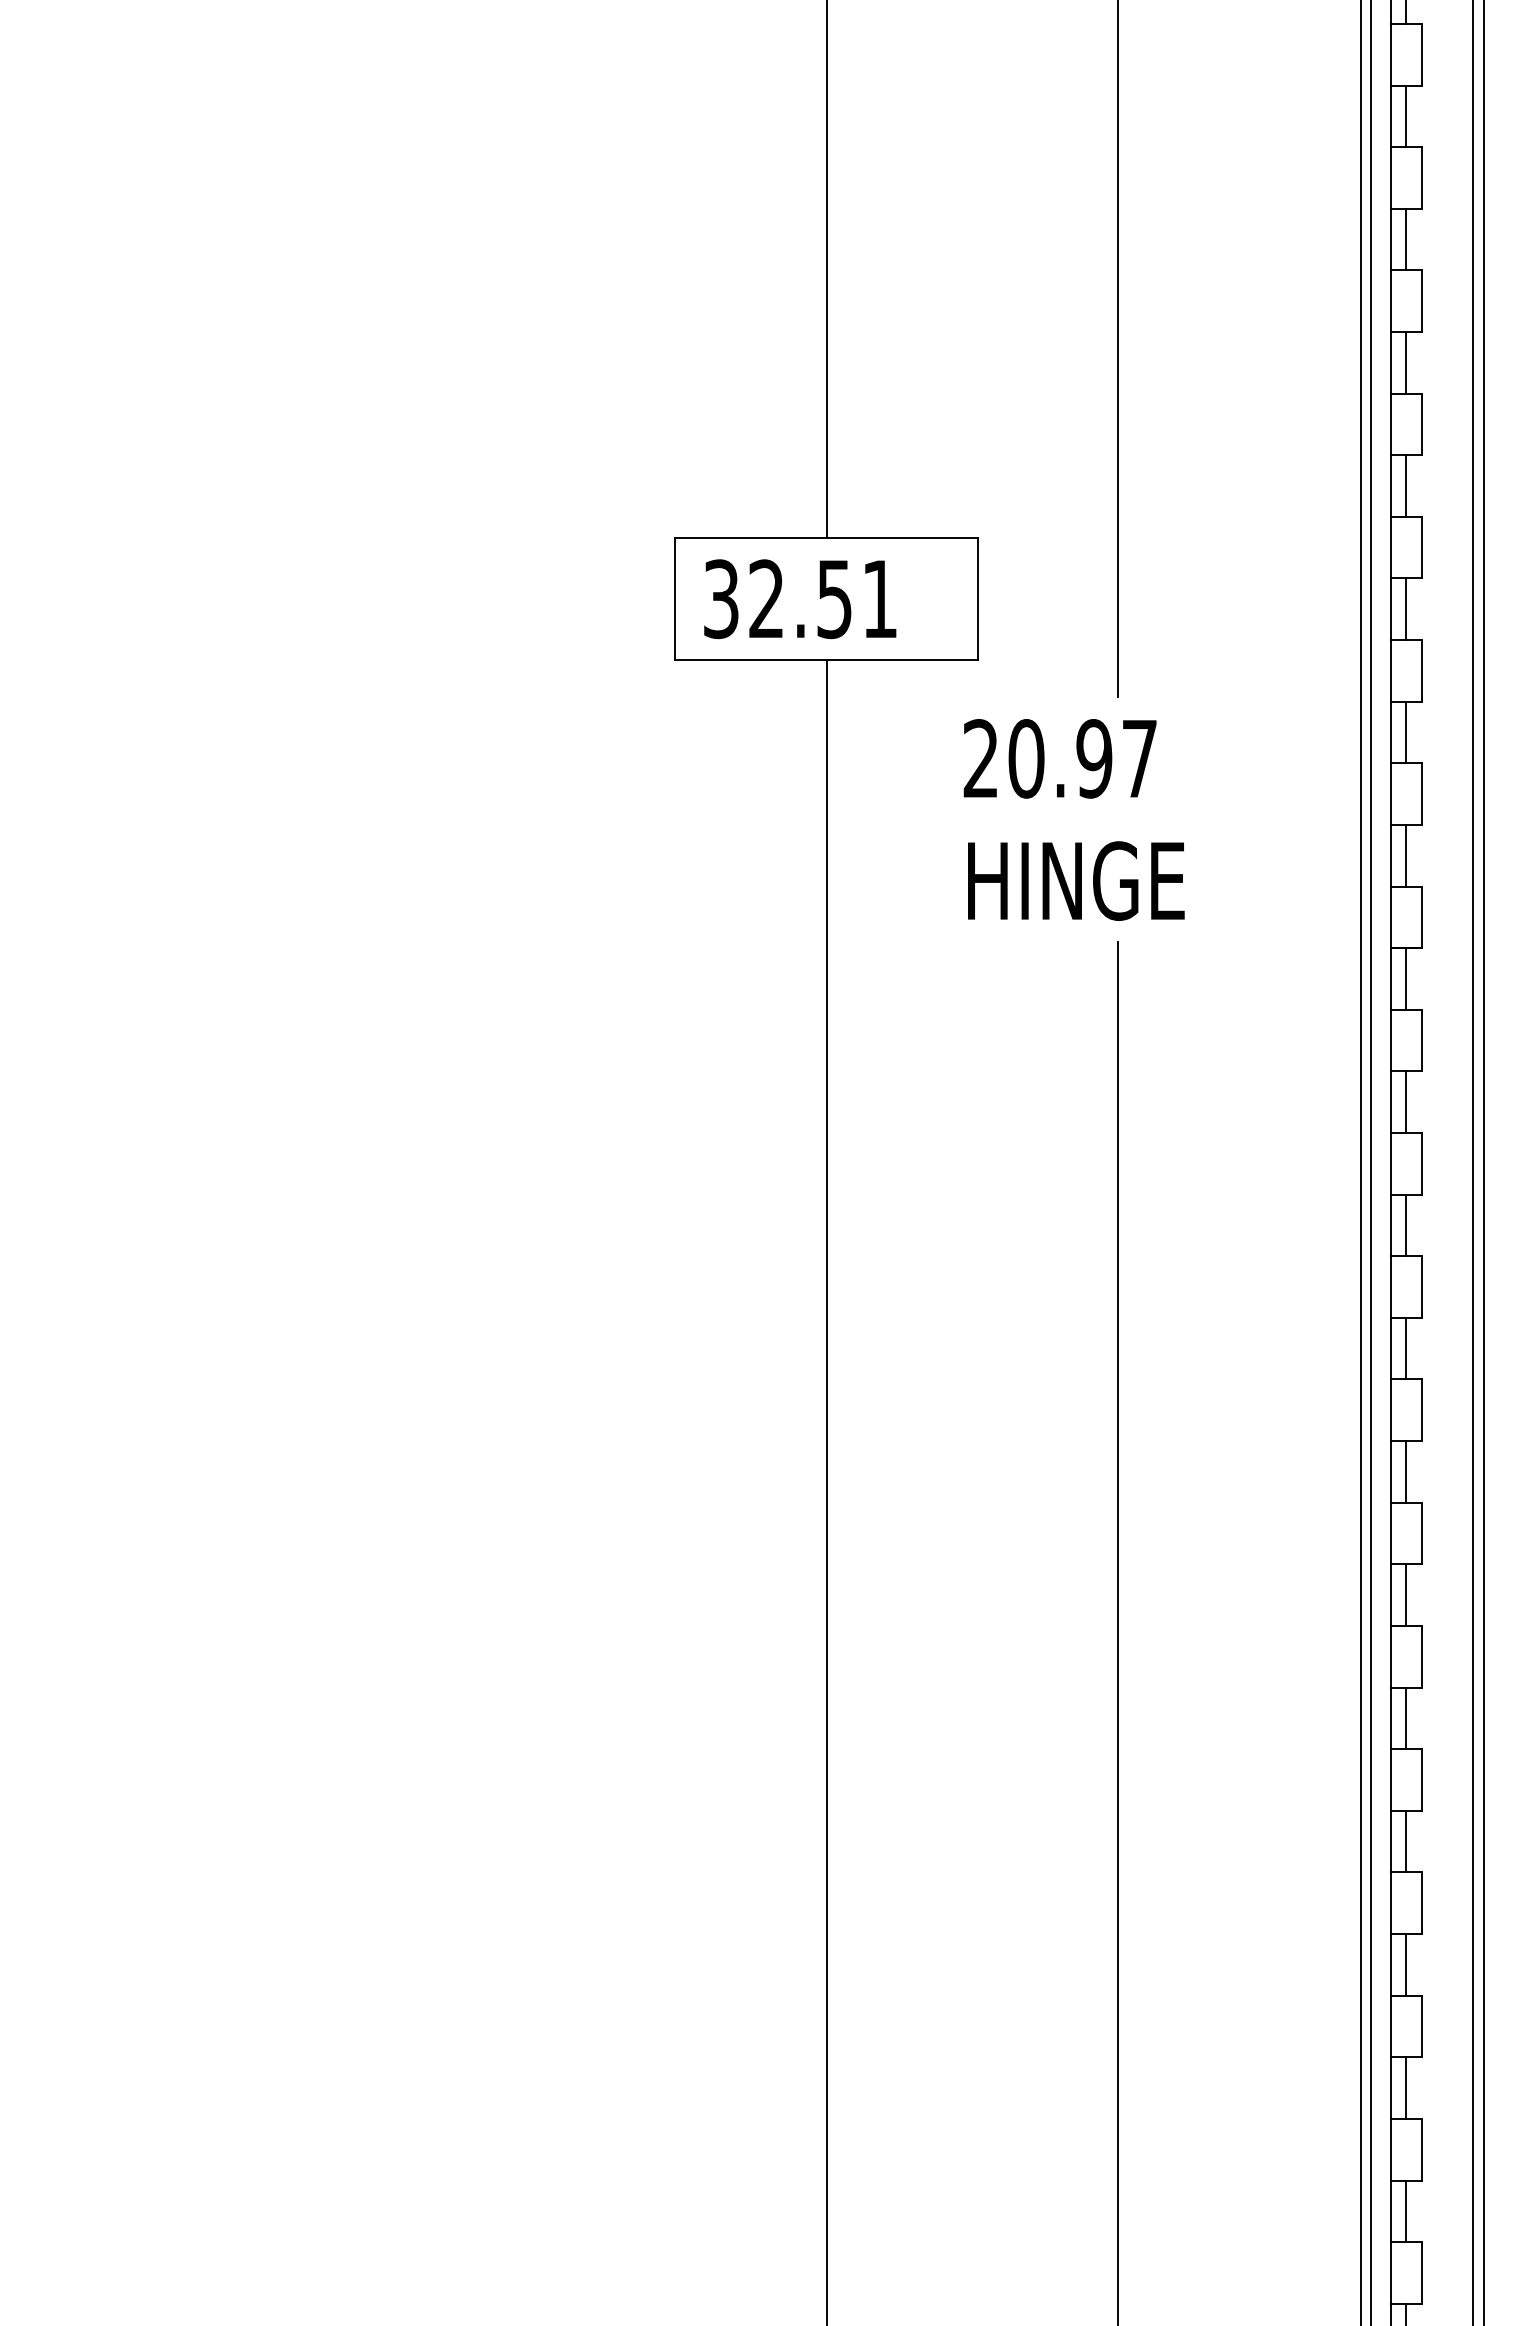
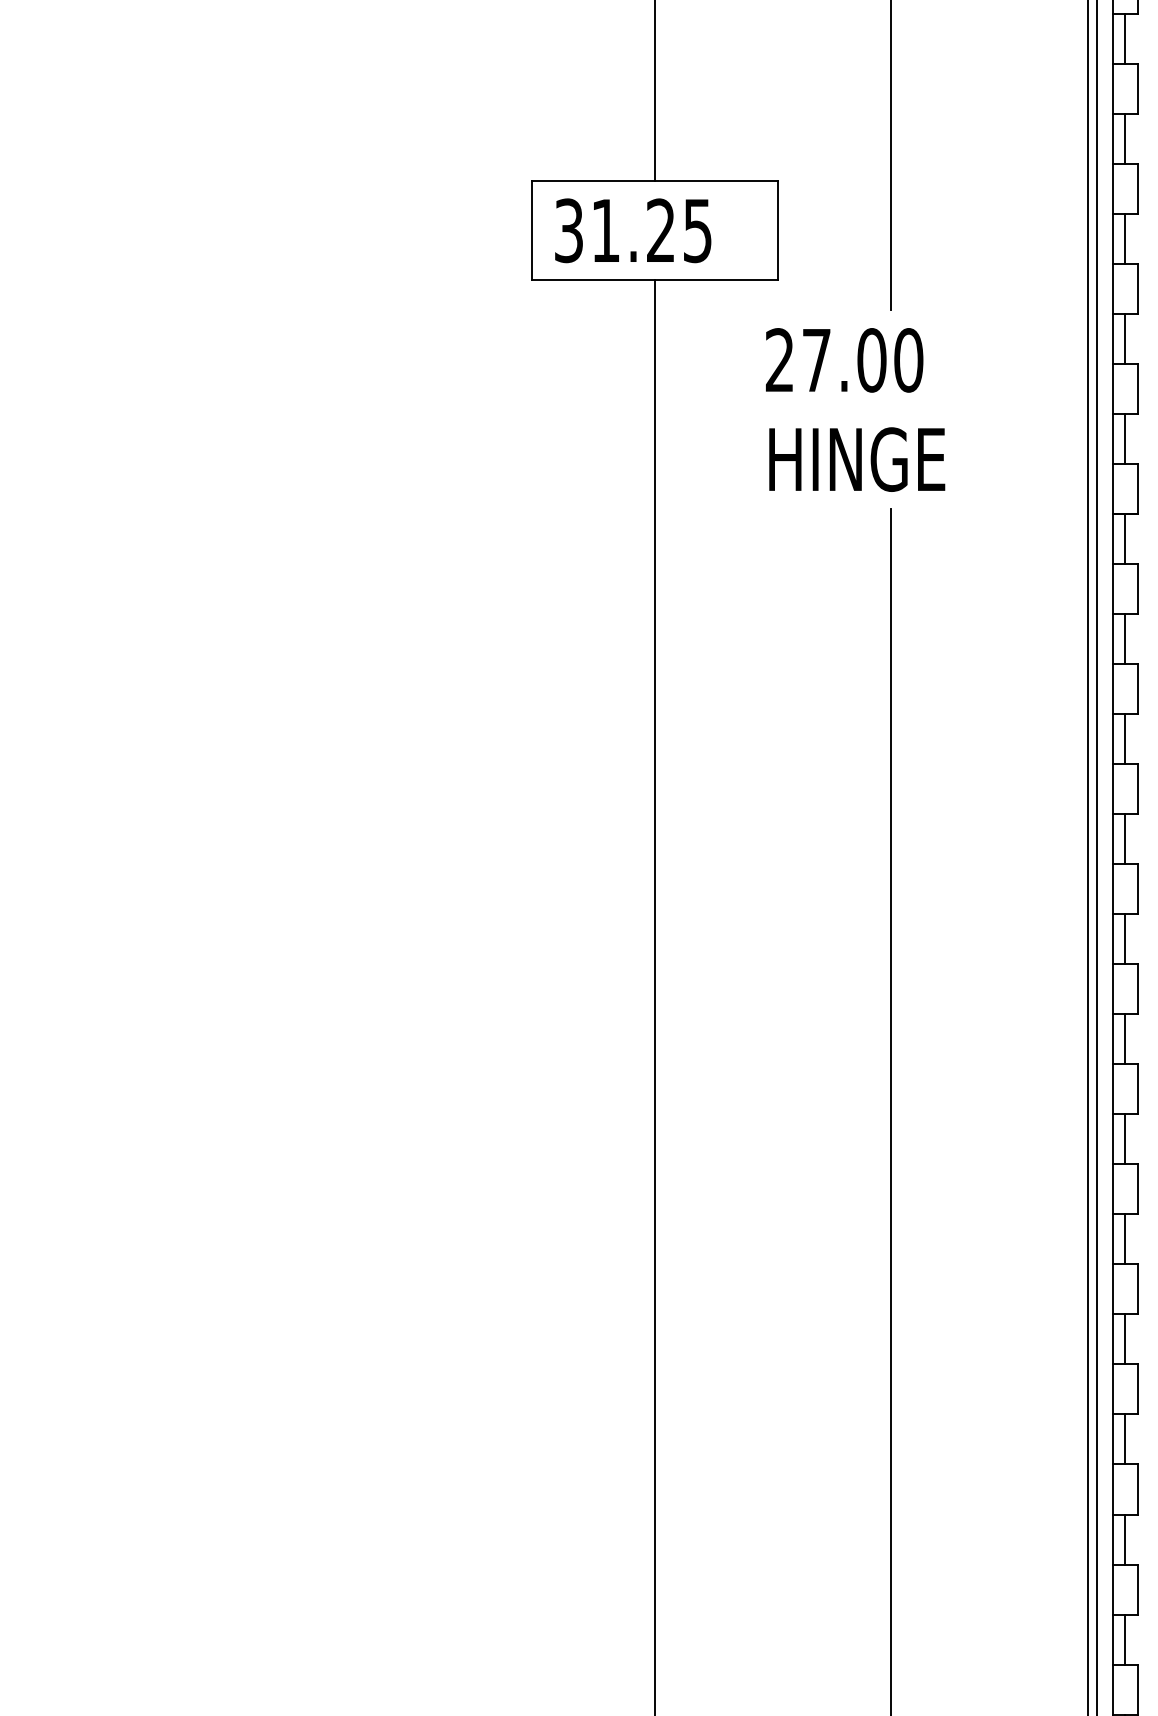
text: (822, 599) -> (651, 231), 32.51 -> 31.25
text: (1082, 758) -> (862, 360), 20.97 -> 27.00

